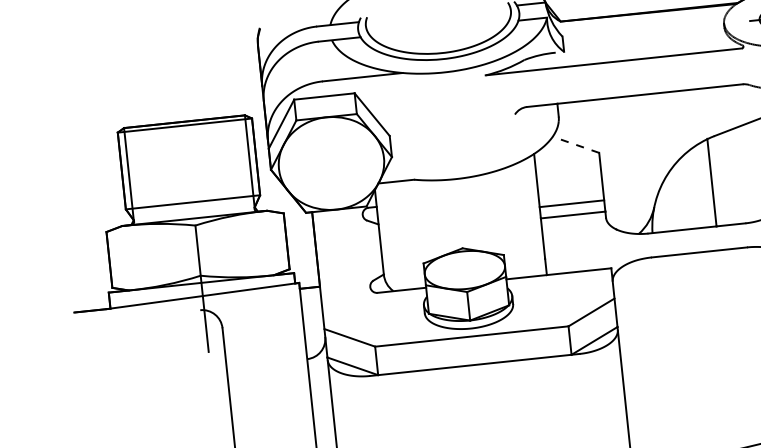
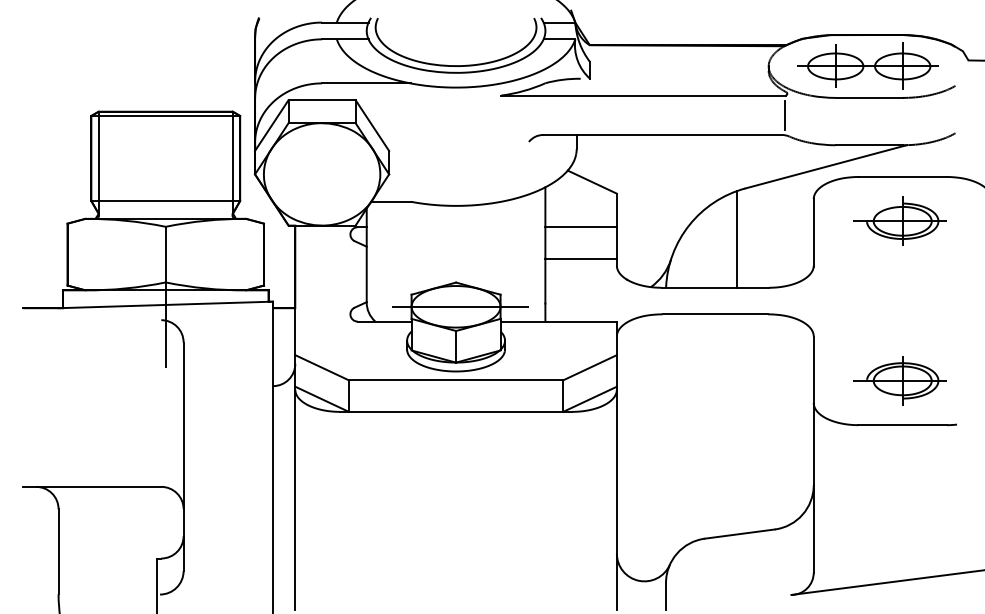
line: (743, 66) -> (785, 115), added
line: (575, 144) -> (591, 181), dashed -> solid
line: (571, 204) -> (580, 227), moved
line: (468, 270) -> (460, 307), added

